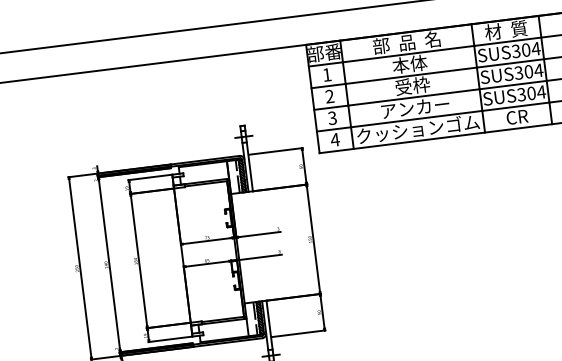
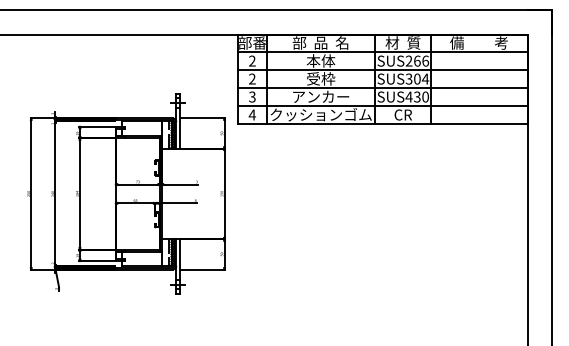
text: (525, 49) -> (416, 60), SUS304 -> SUS266
text: (327, 74) -> (252, 60), 1 -> 2
text: (531, 92) -> (417, 96), SUS304 -> SUS430

